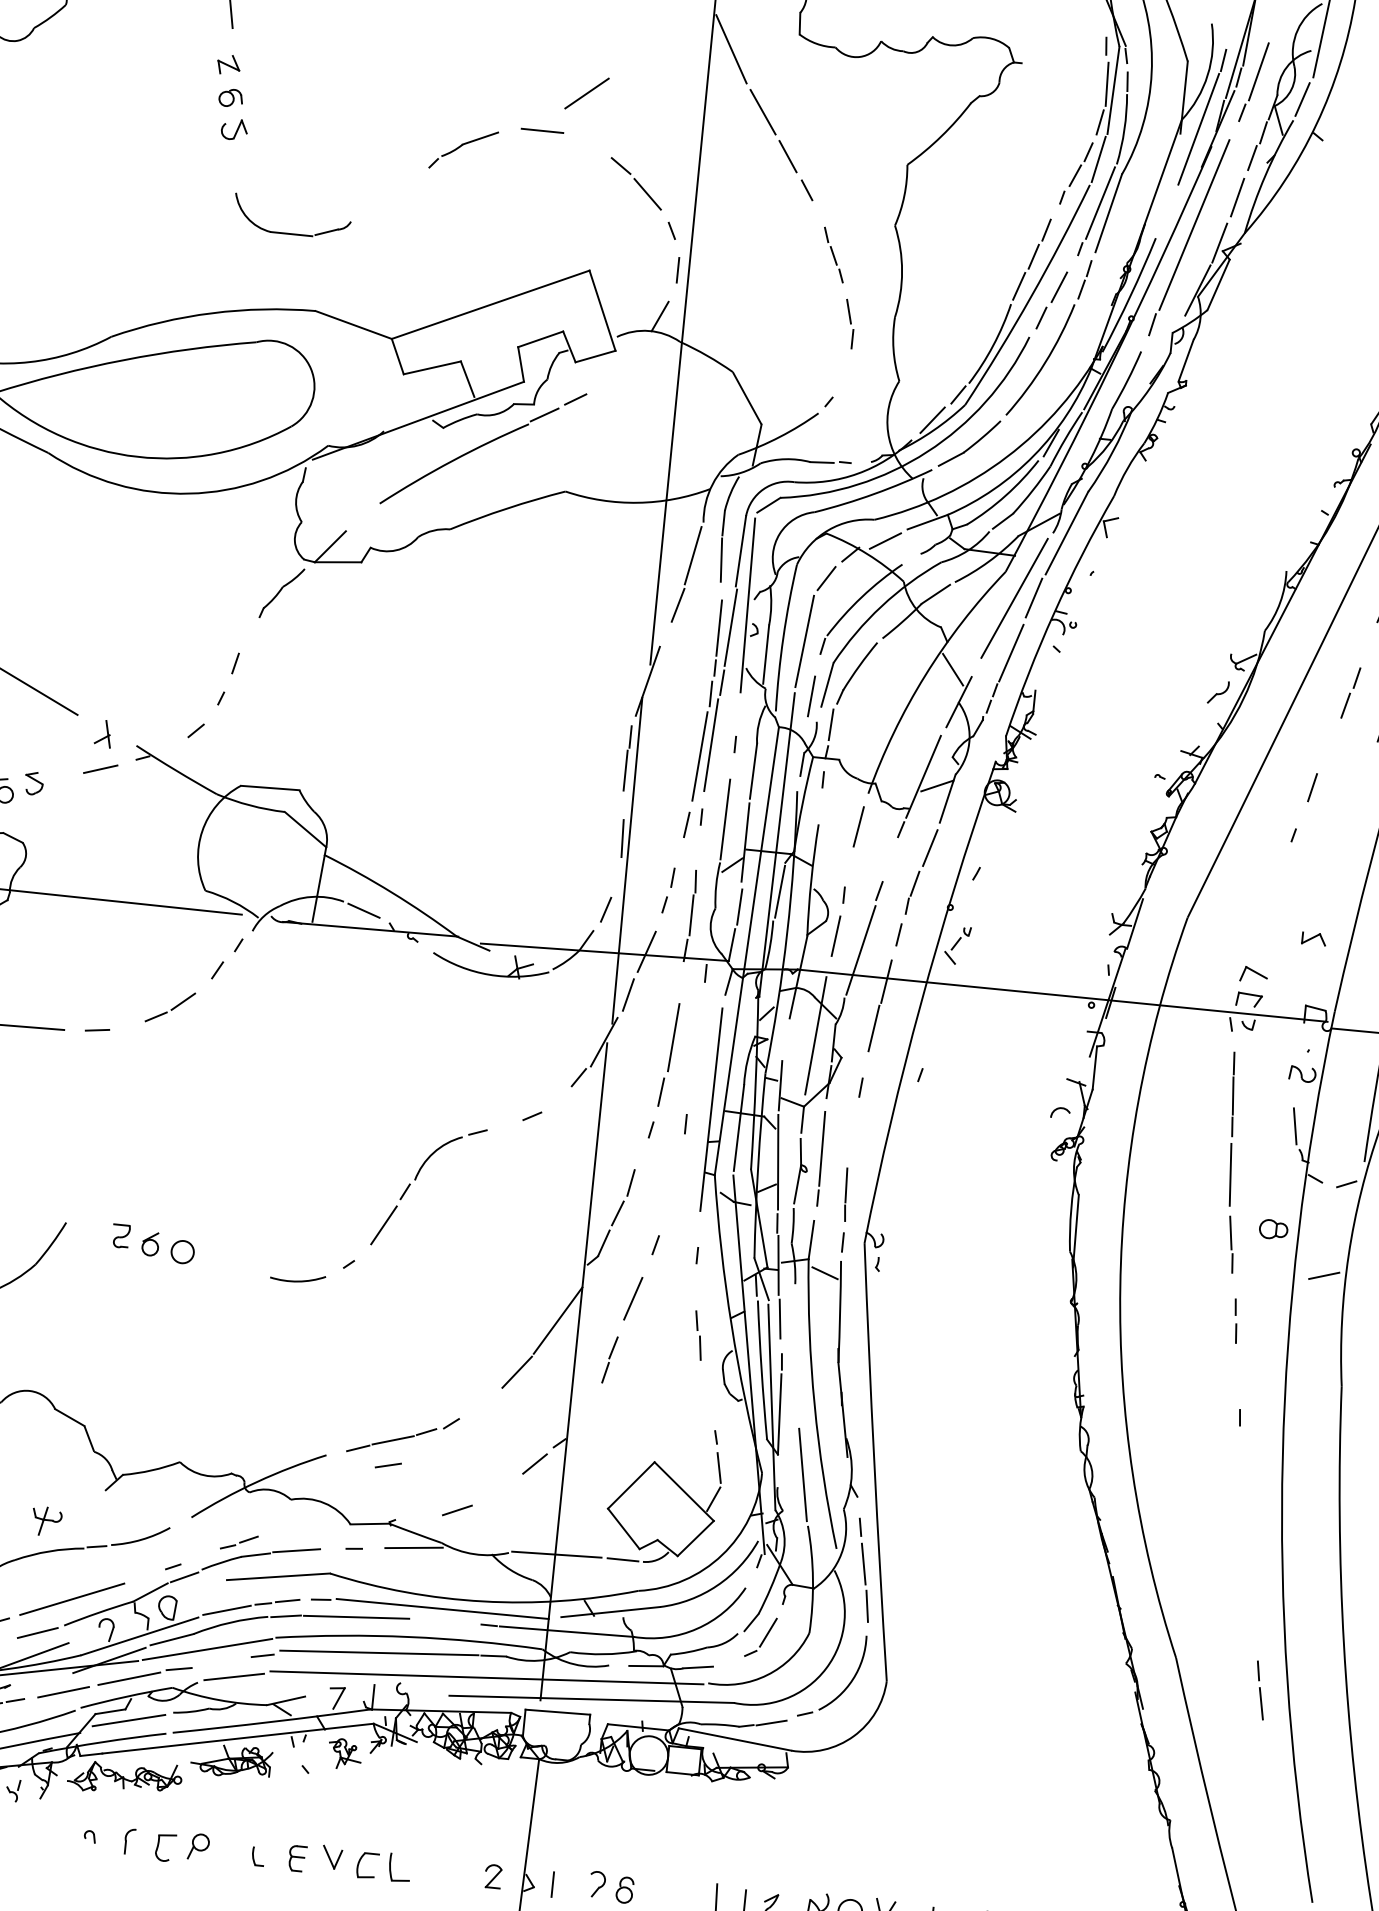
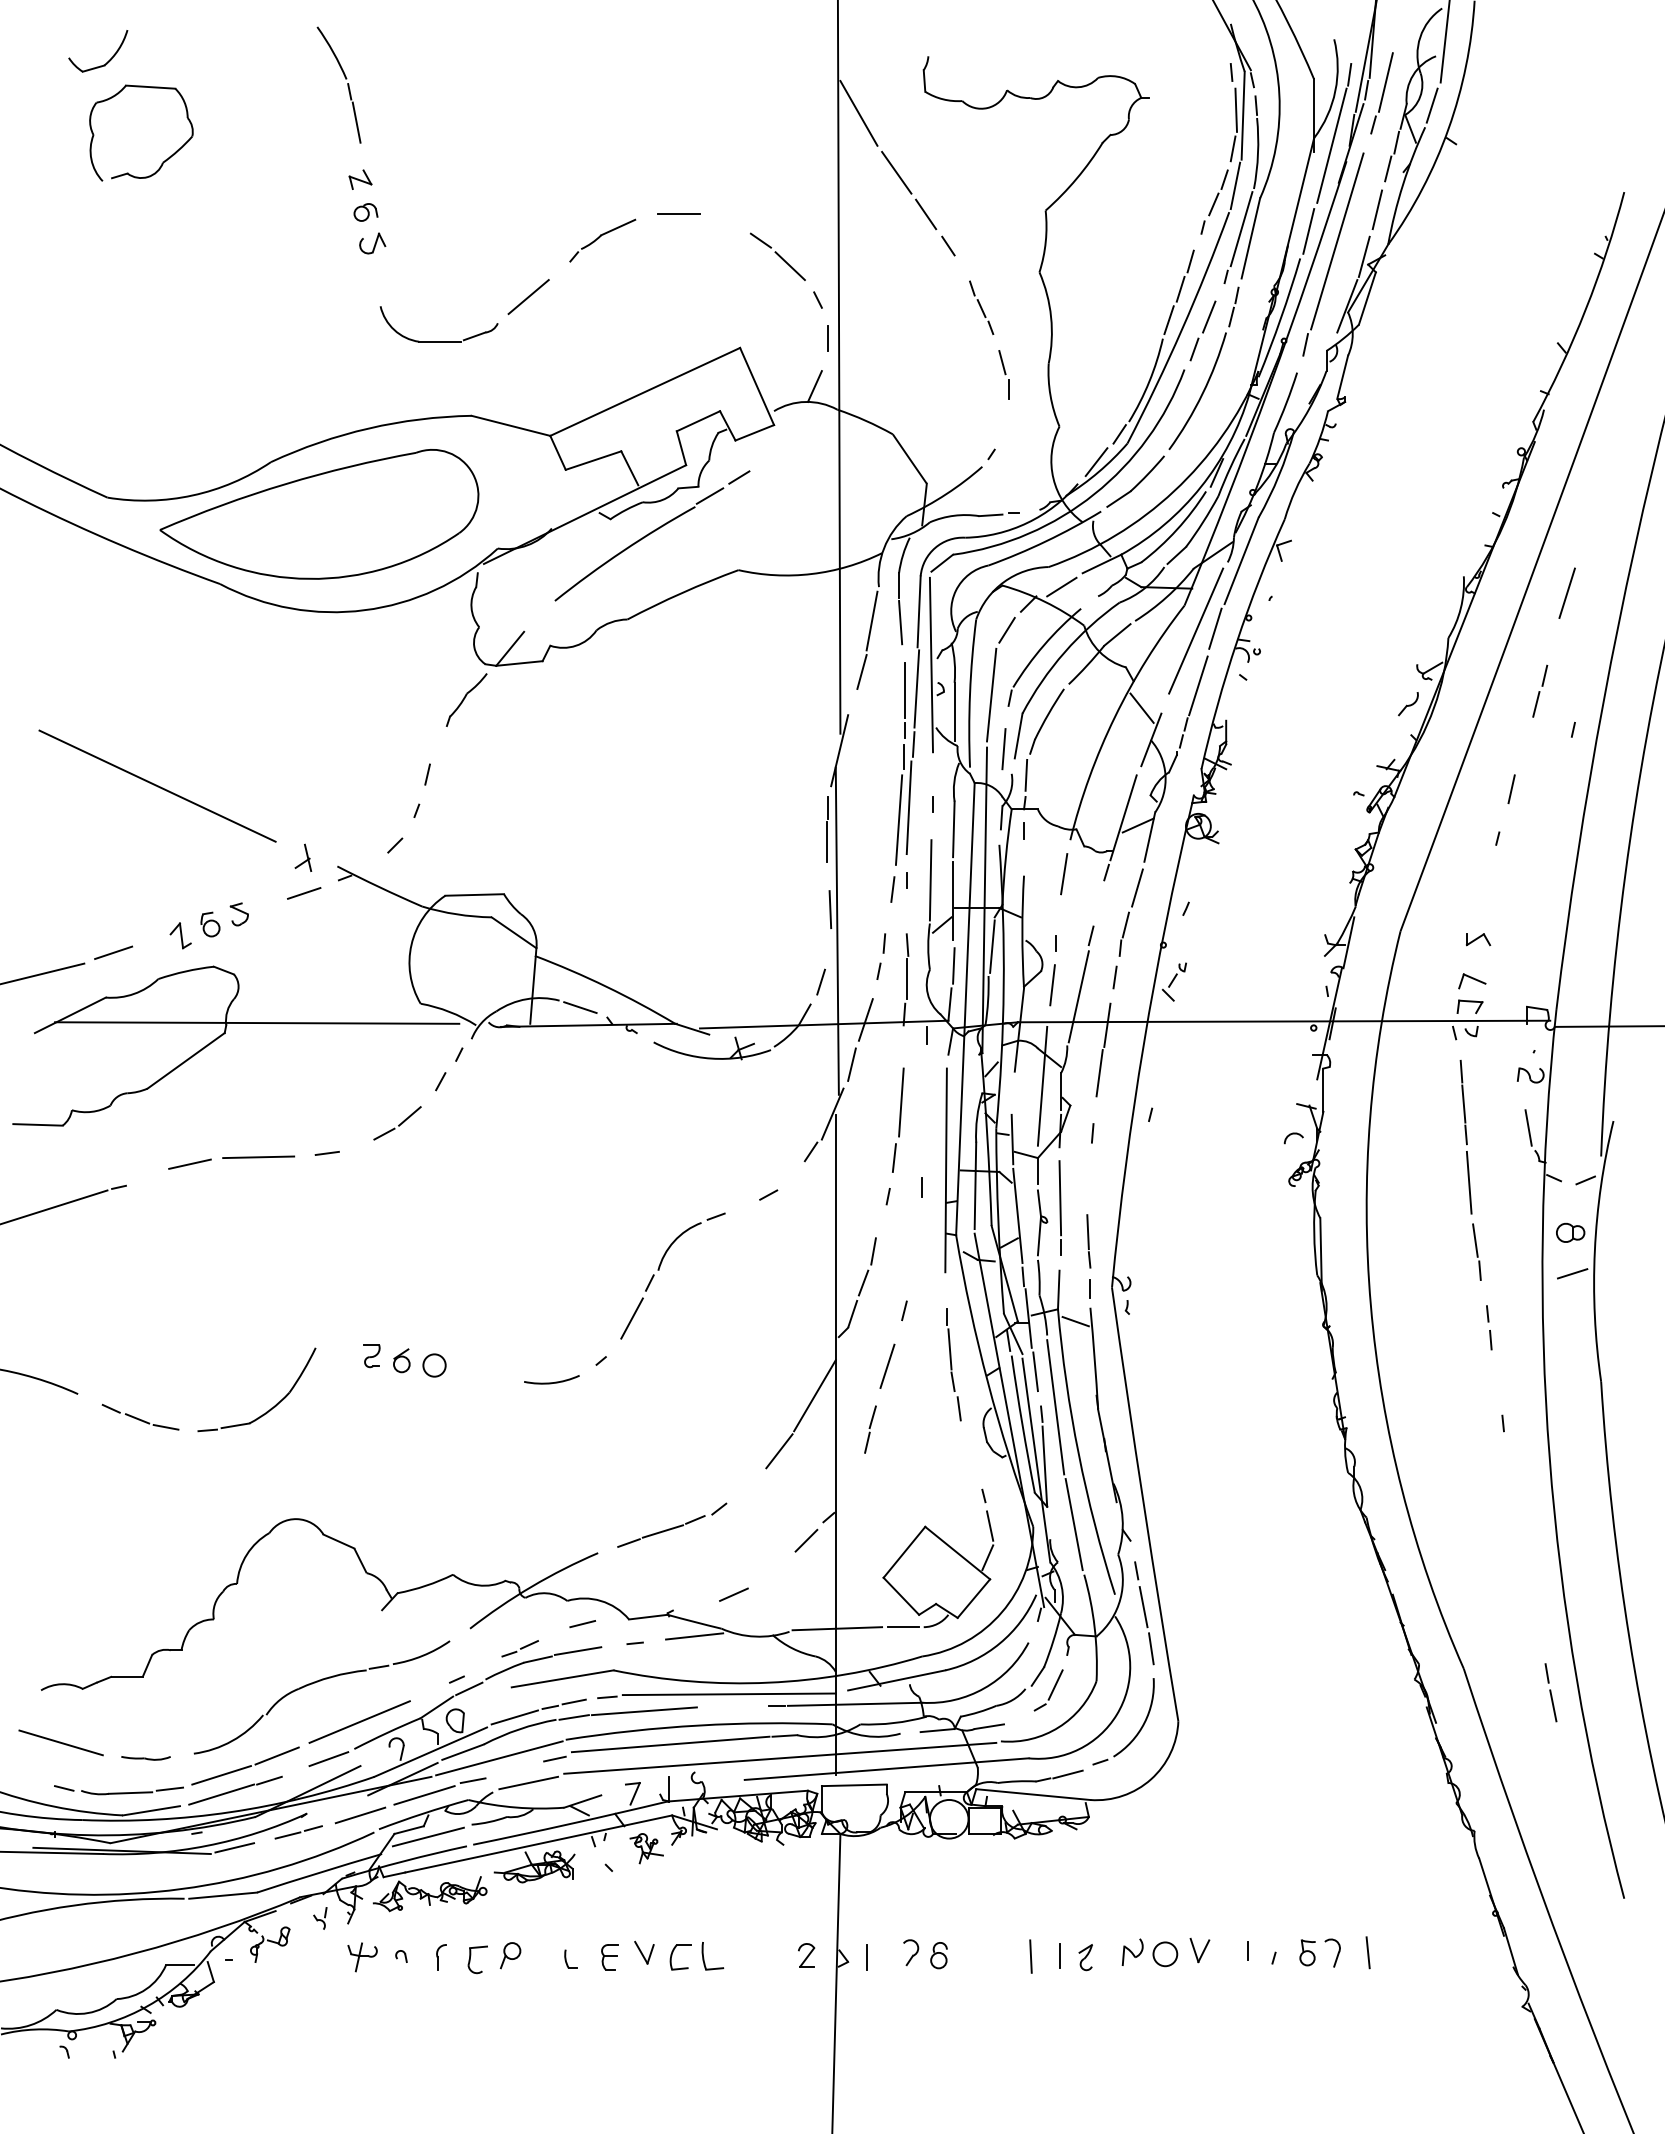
line: (586, 93) -> (528, 297), moved
line: (1166, 212) -> (1308, 231), added
part: (1314, 938) -> (1478, 939), moved
part: (1273, 1229) -> (1570, 1232), moved
line: (696, 1288) -> (949, 1349), added
line: (796, 1356) -> (1055, 1407), added
line: (388, 1465) -> (582, 1624), moved
part: (46, 1521) -> (362, 1957), moved

